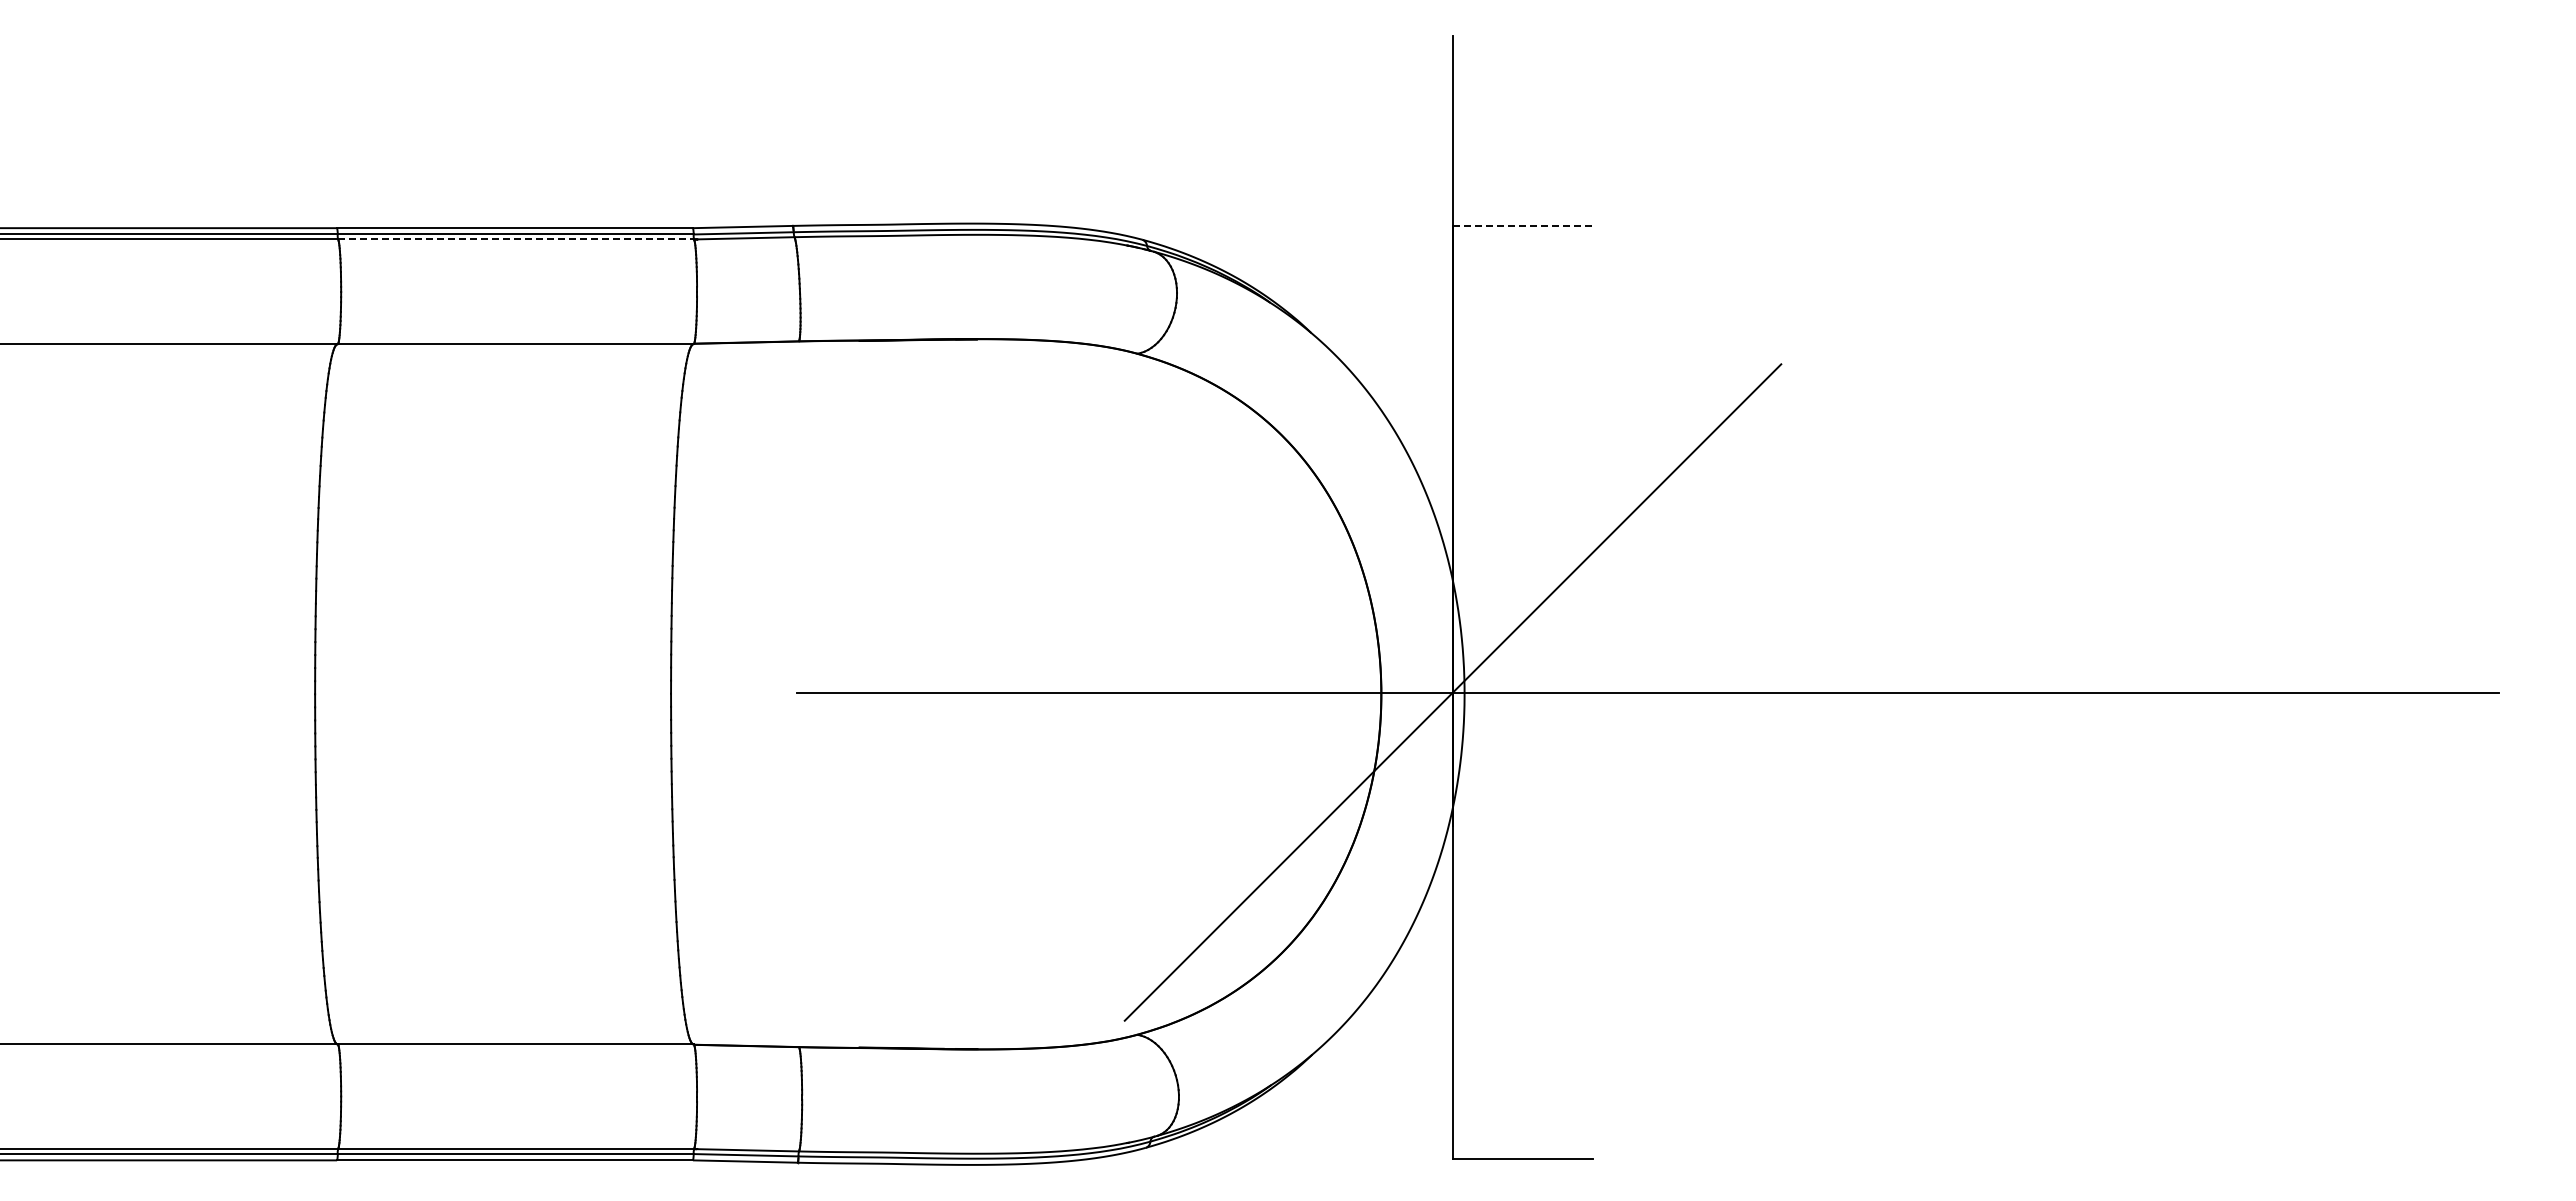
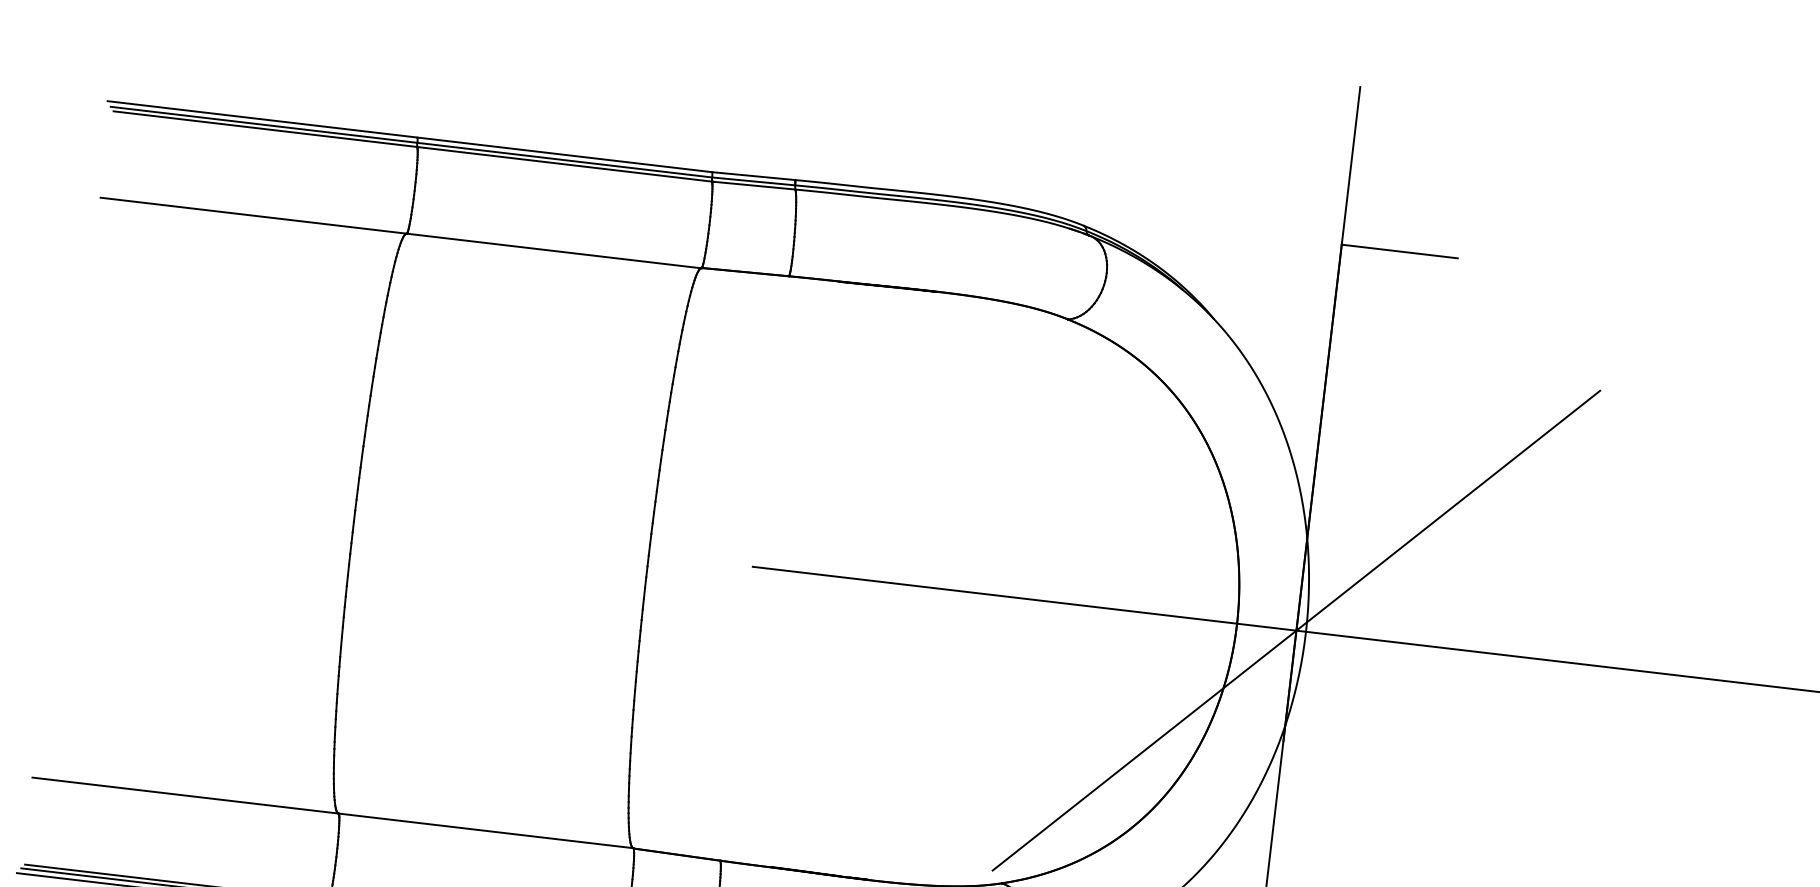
line: (1523, 226) -> (1400, 251), dashed -> solid
line: (516, 239) -> (564, 164), dashed -> solid

